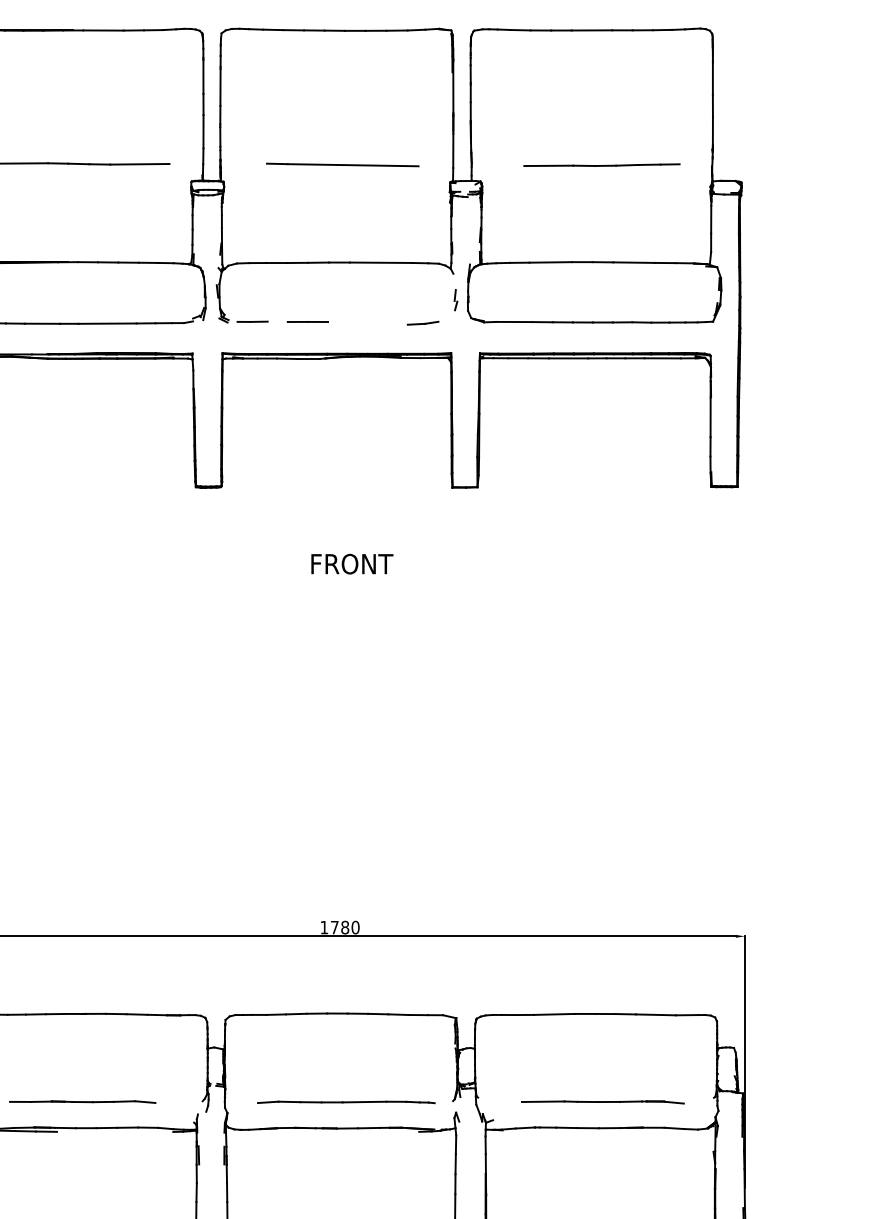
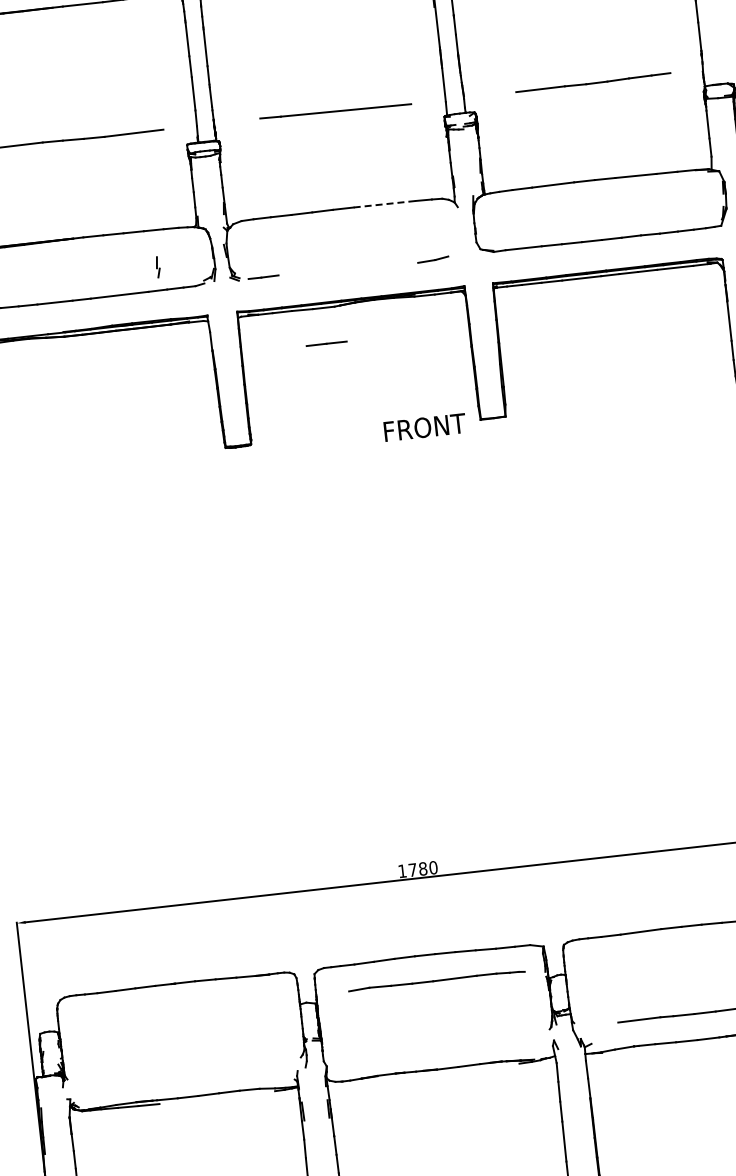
line: (381, 262) -> (385, 203), solid -> dashed
part: (455, 300) -> (157, 267), moved
line: (307, 321) -> (326, 343), moved
text: (352, 563) -> (425, 426), moved
line: (82, 1101) -> (181, 1071), removed
part: (346, 1102) -> (437, 980), moved

